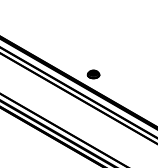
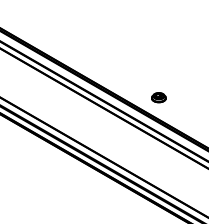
part: (93, 74) -> (158, 97), moved

